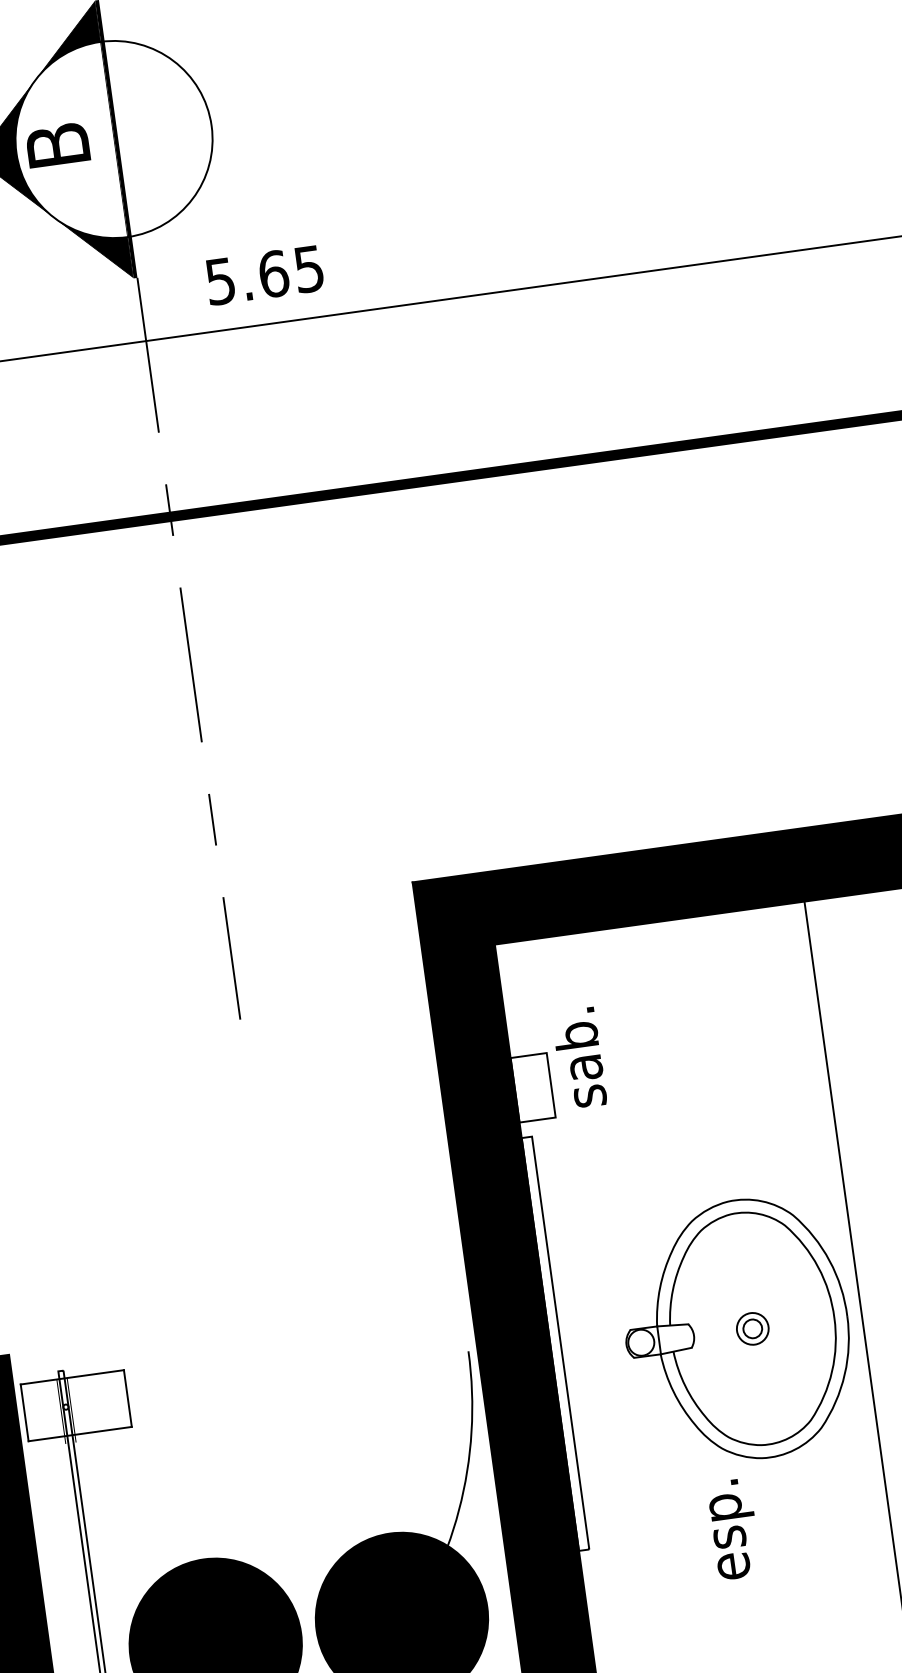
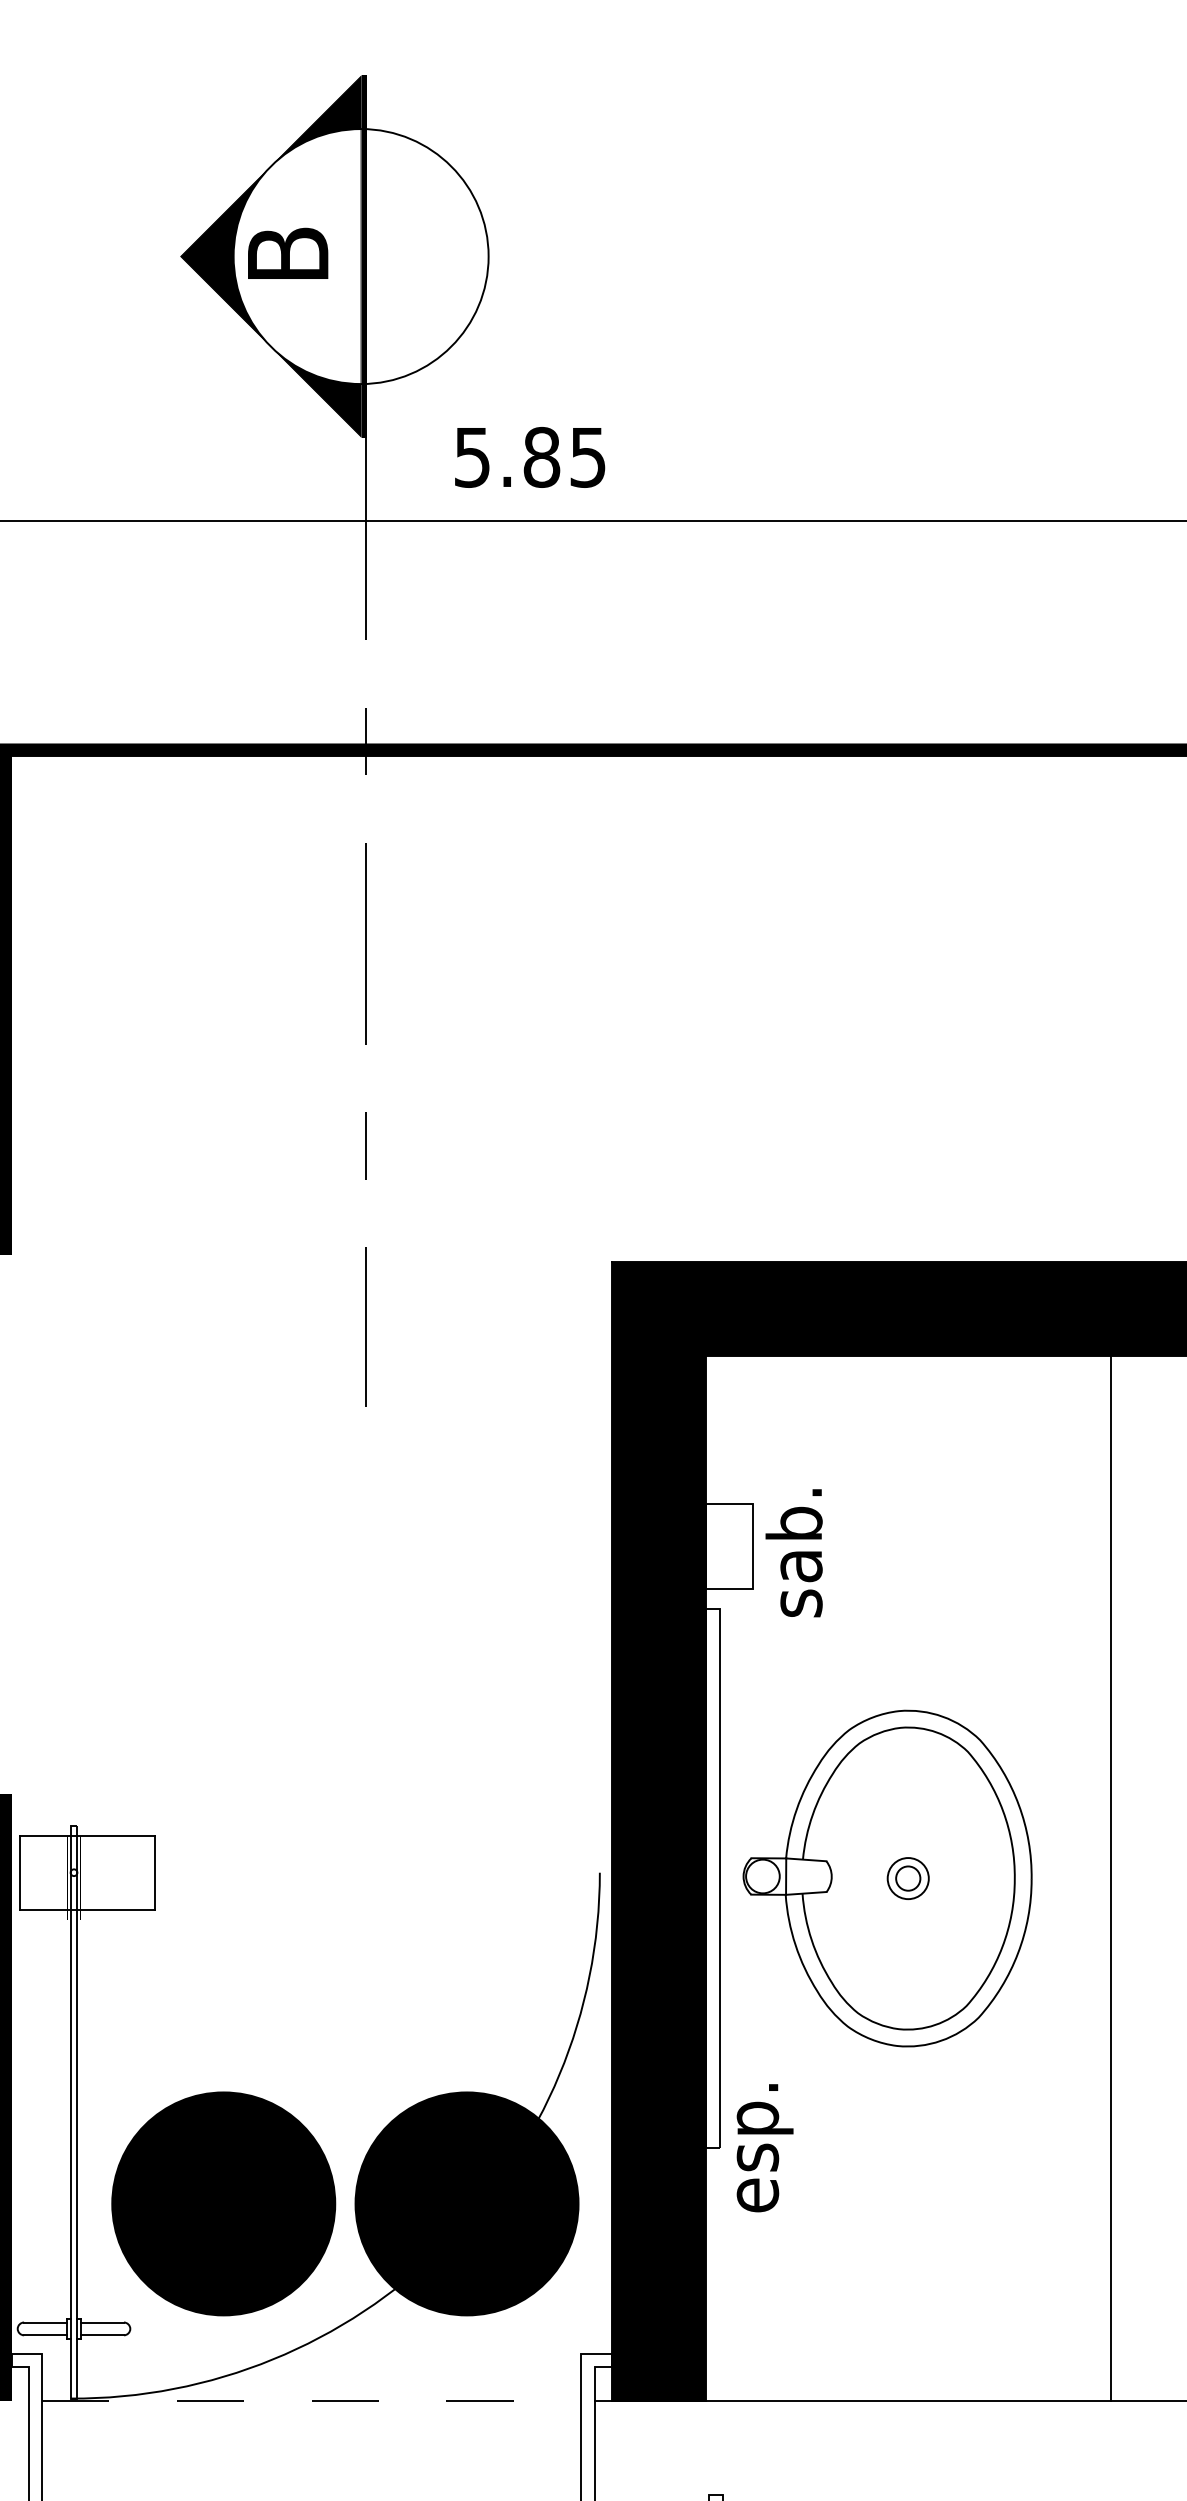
text: (273, 273) -> (541, 456), 5.65 -> 5.85
text: (578, 1058) -> (793, 1553), moved
part: (736, 1331) -> (887, 1878), moved
text: (734, 1529) -> (764, 2148), moved

